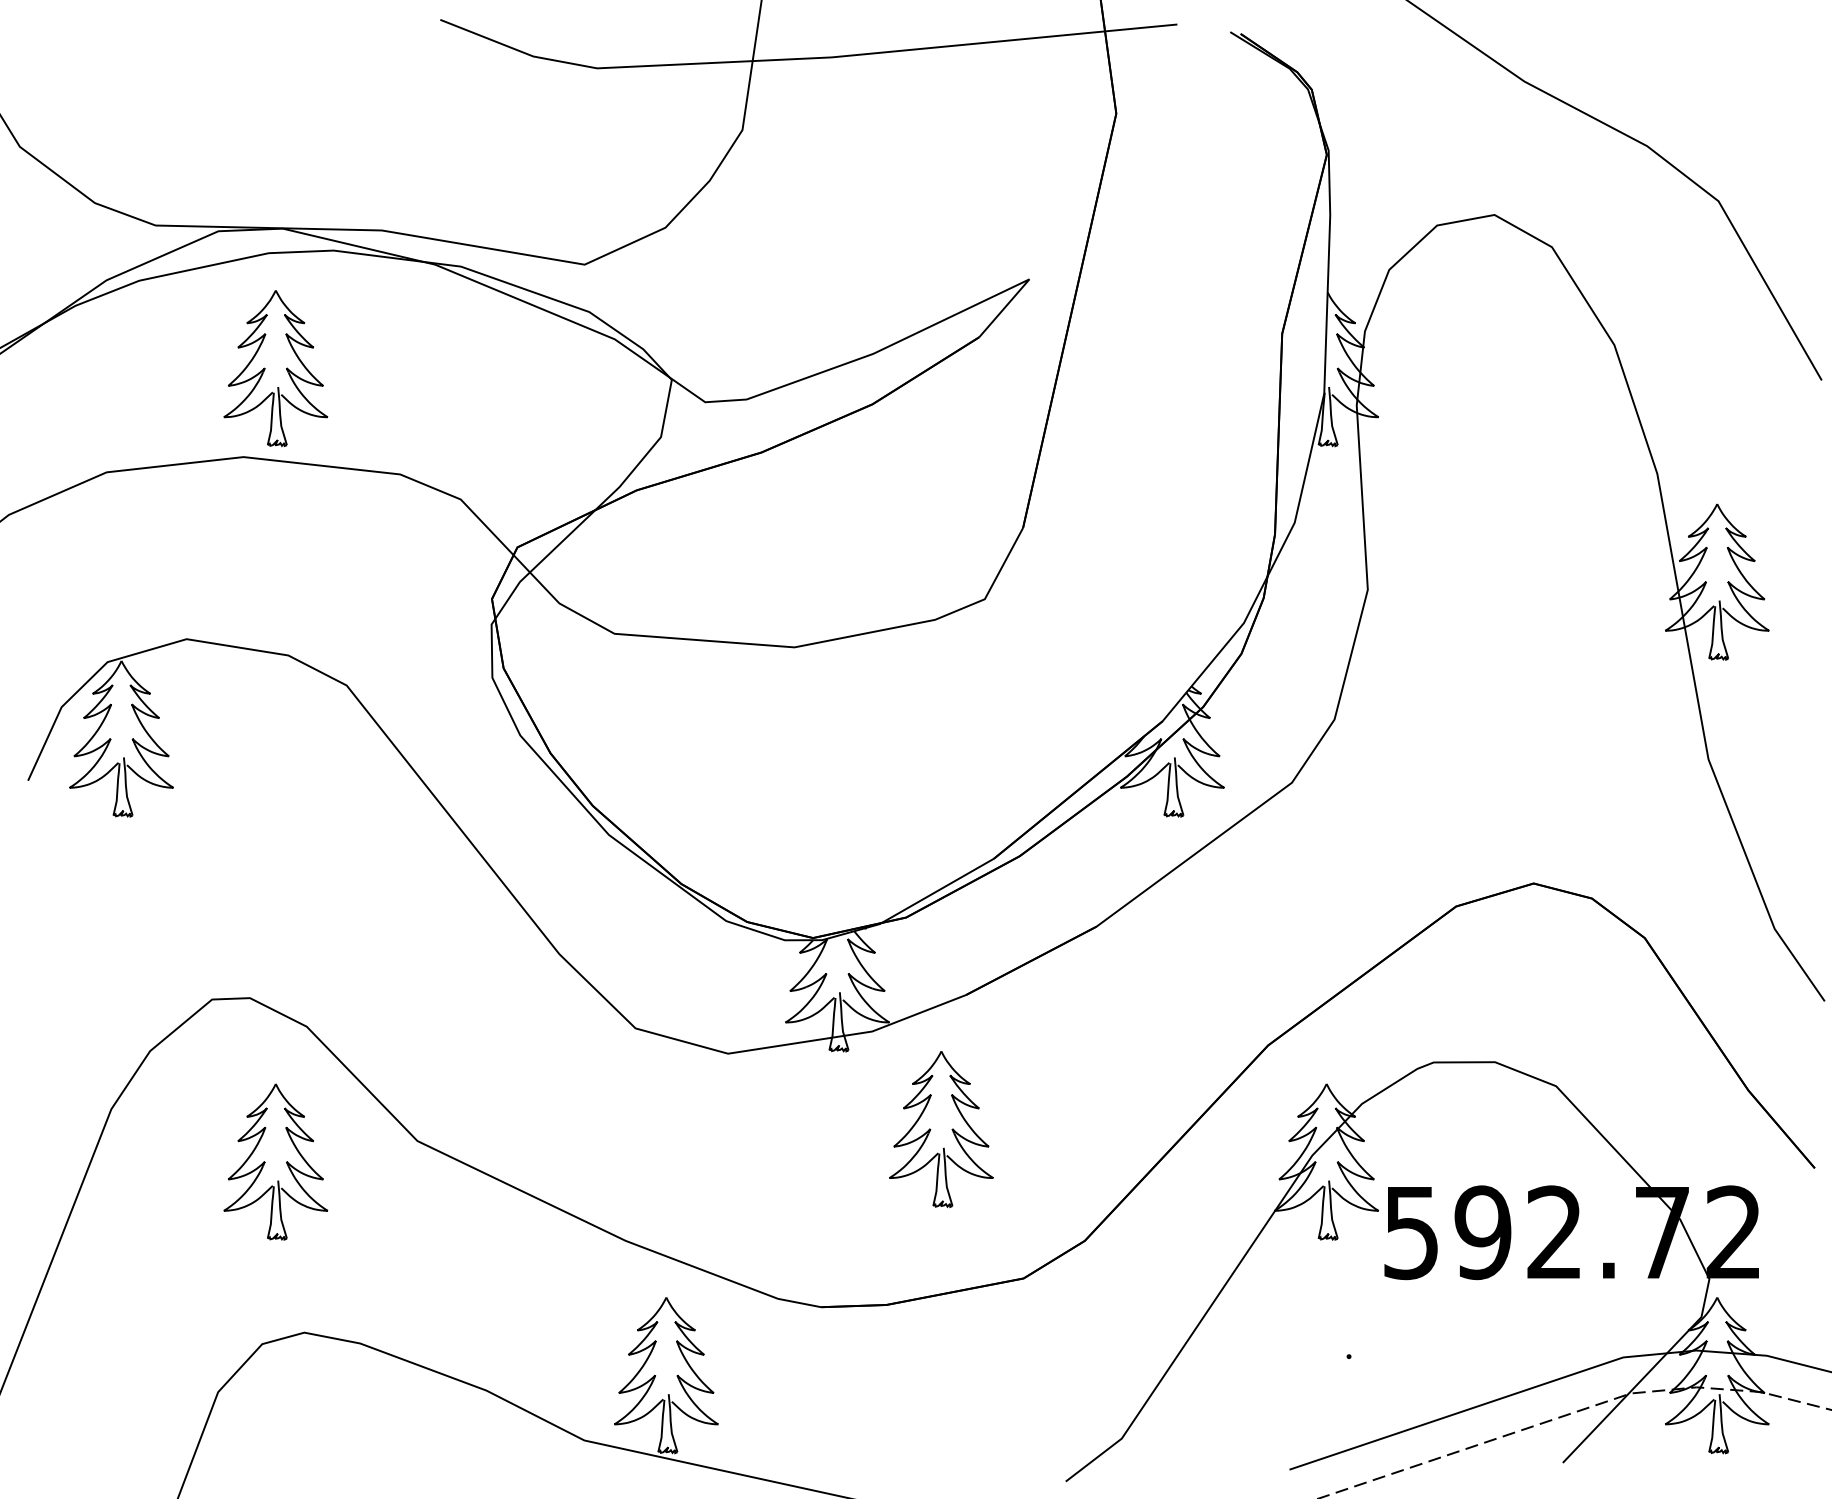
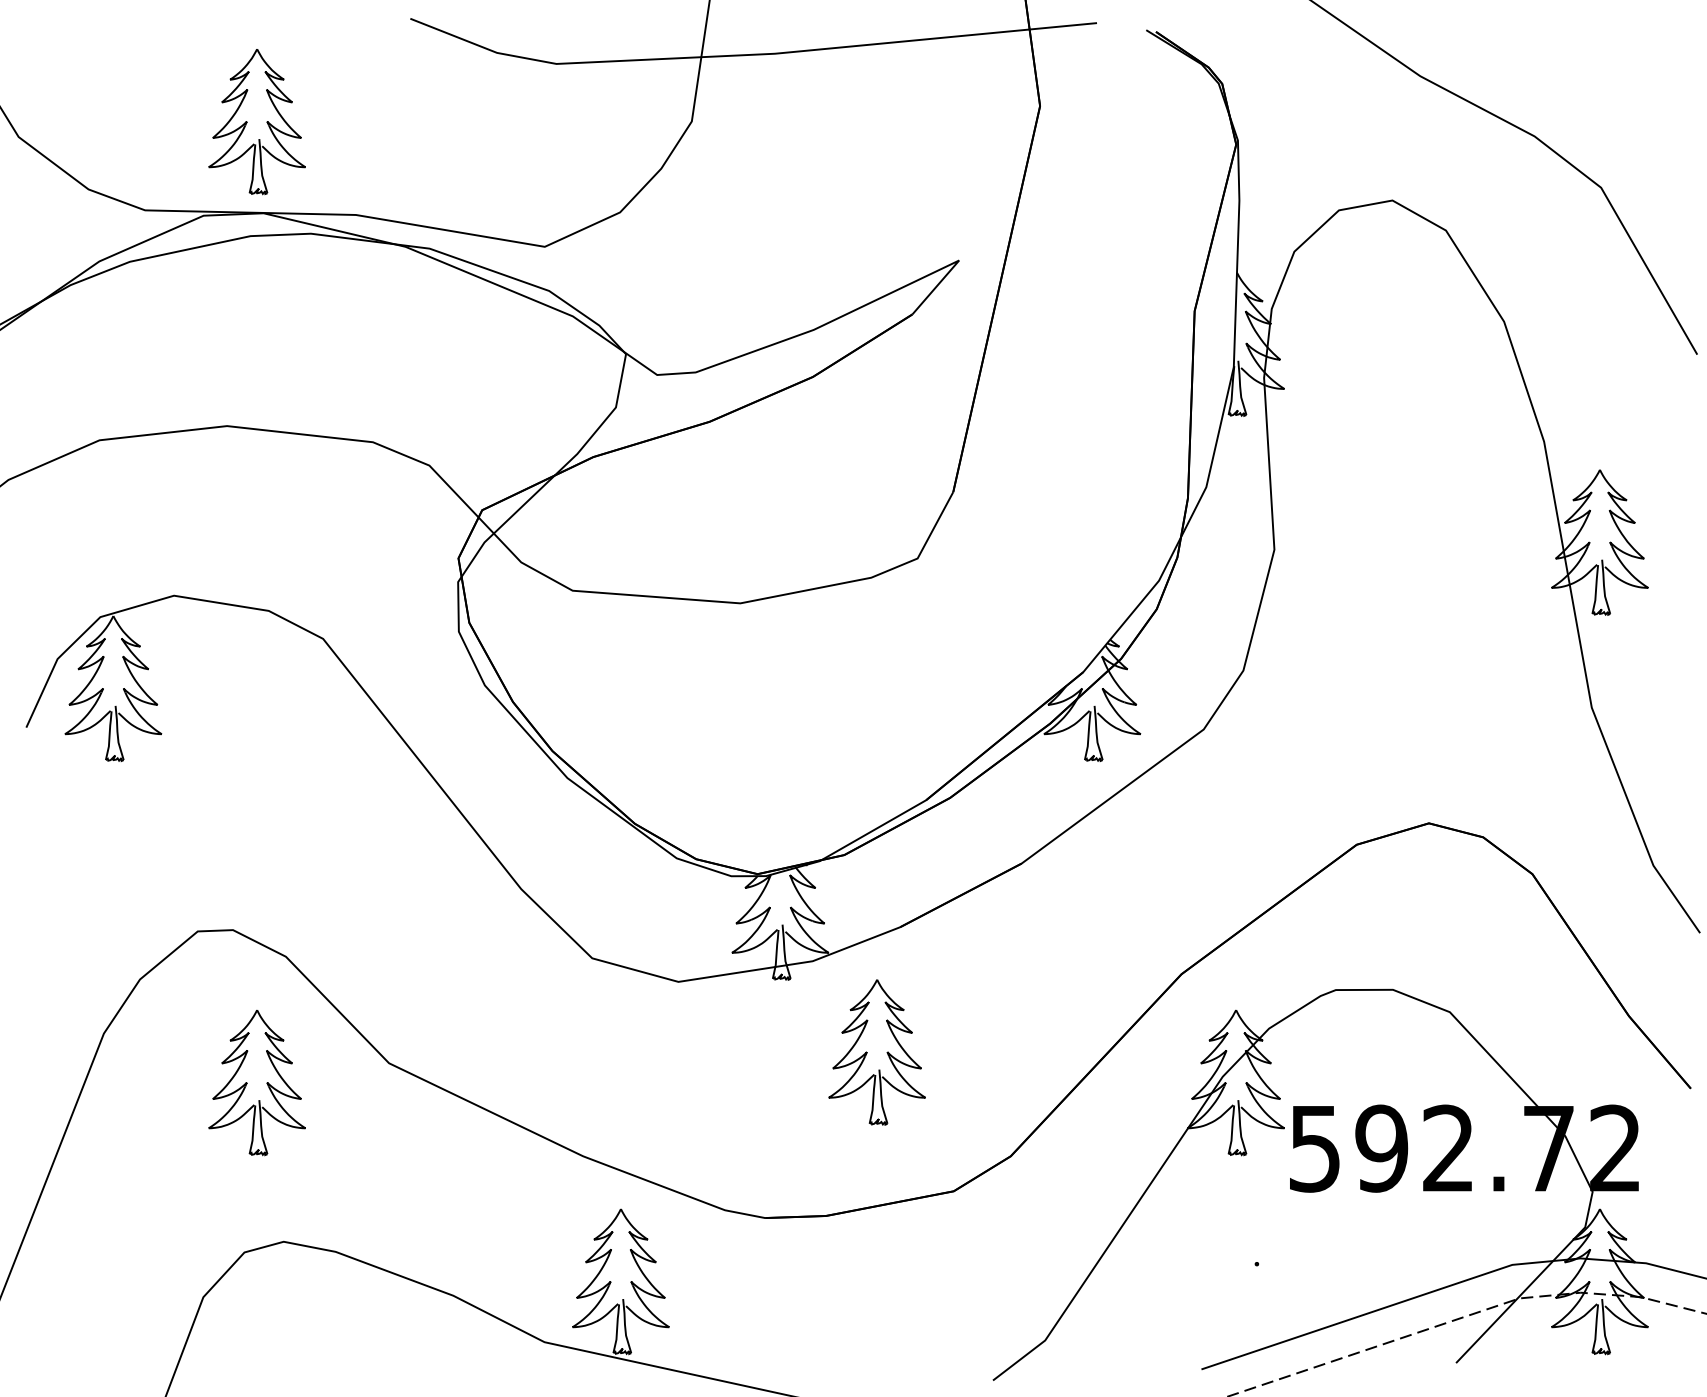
part: (265, 368) -> (247, 121), moved

